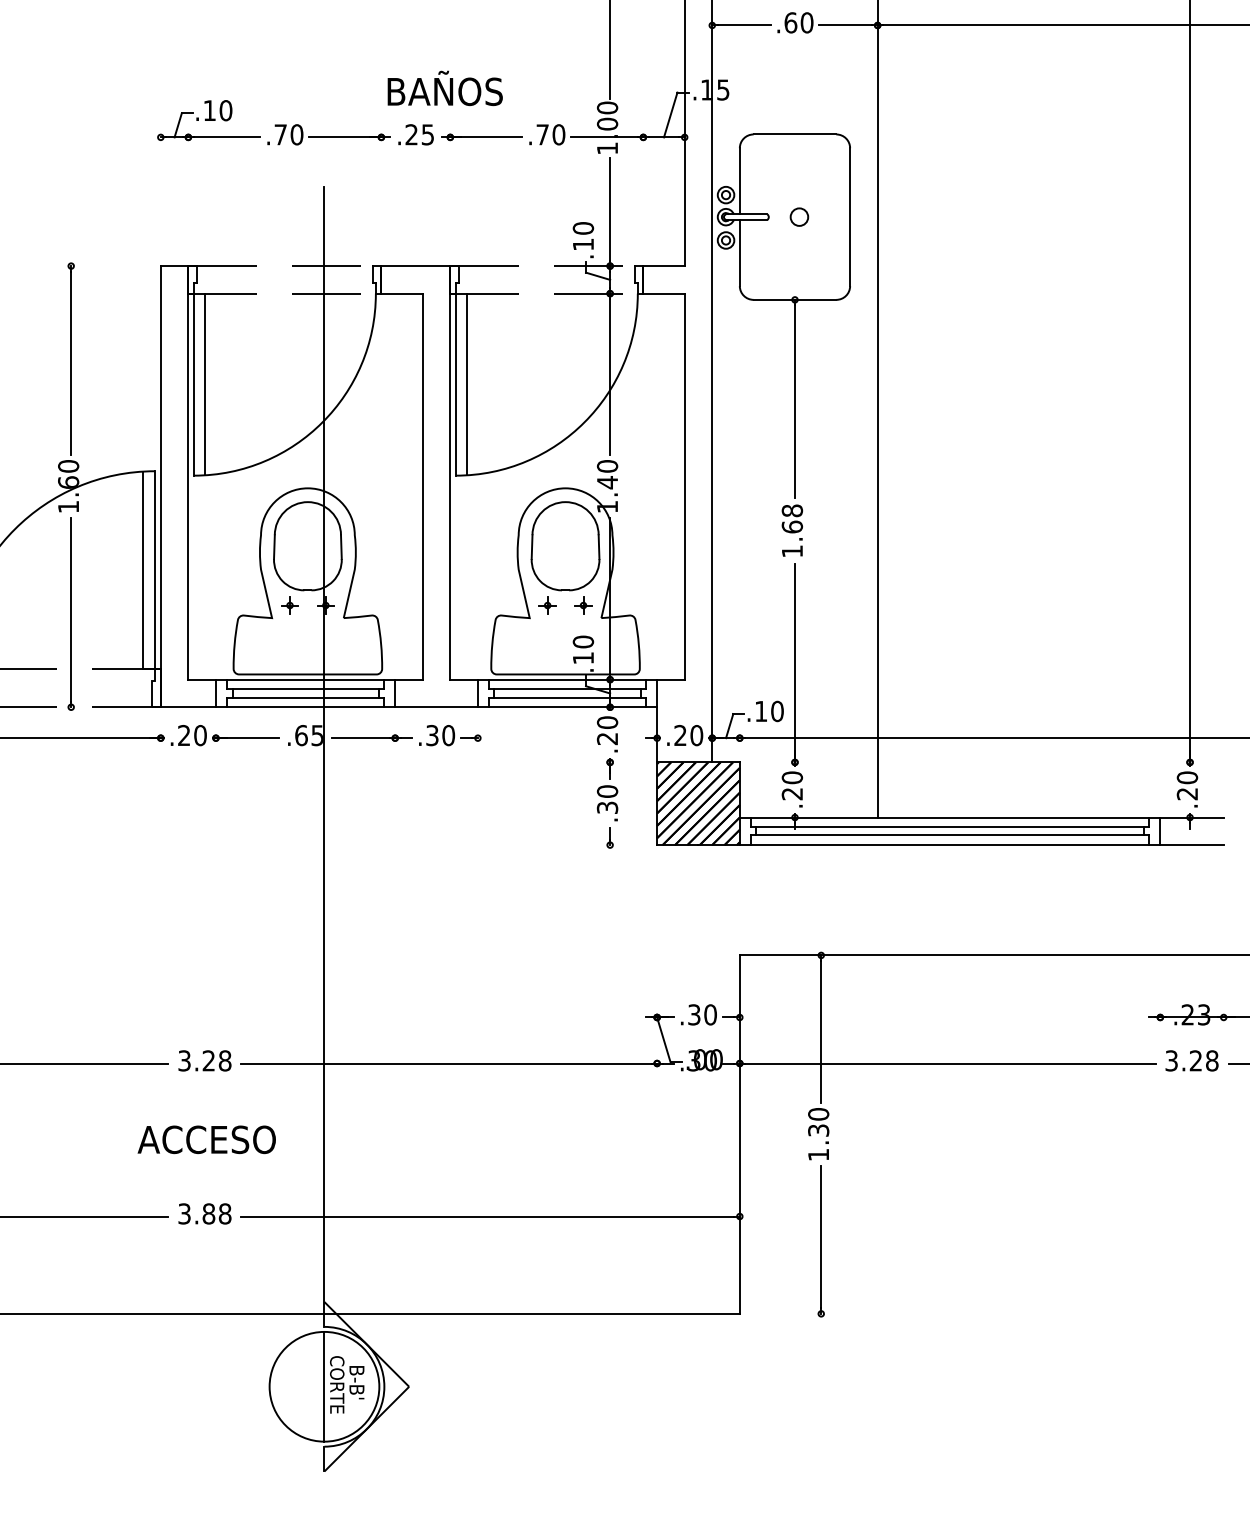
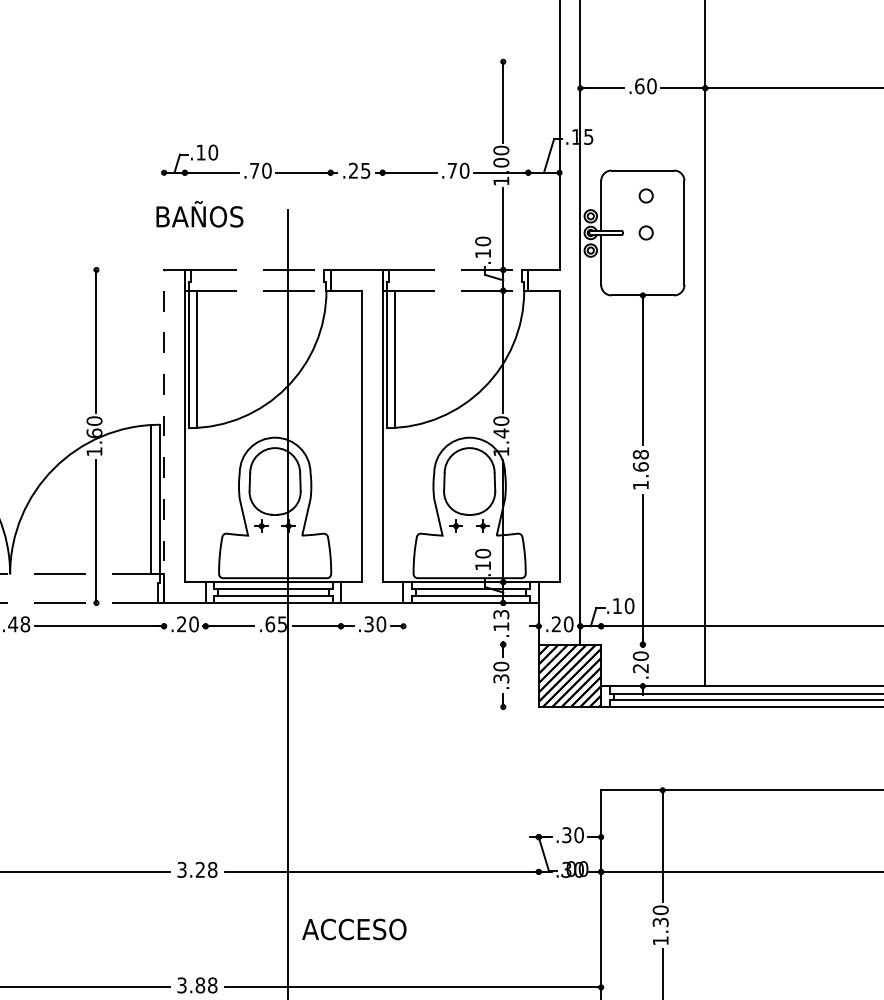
text: (444, 88) -> (199, 214), moved
circle: (799, 167) -> (646, 195), added
line: (160, 486) -> (163, 436), solid -> dashed
text: (607, 730) -> (501, 620), .20 -> .13
text: (206, 1139) -> (354, 929), moved

